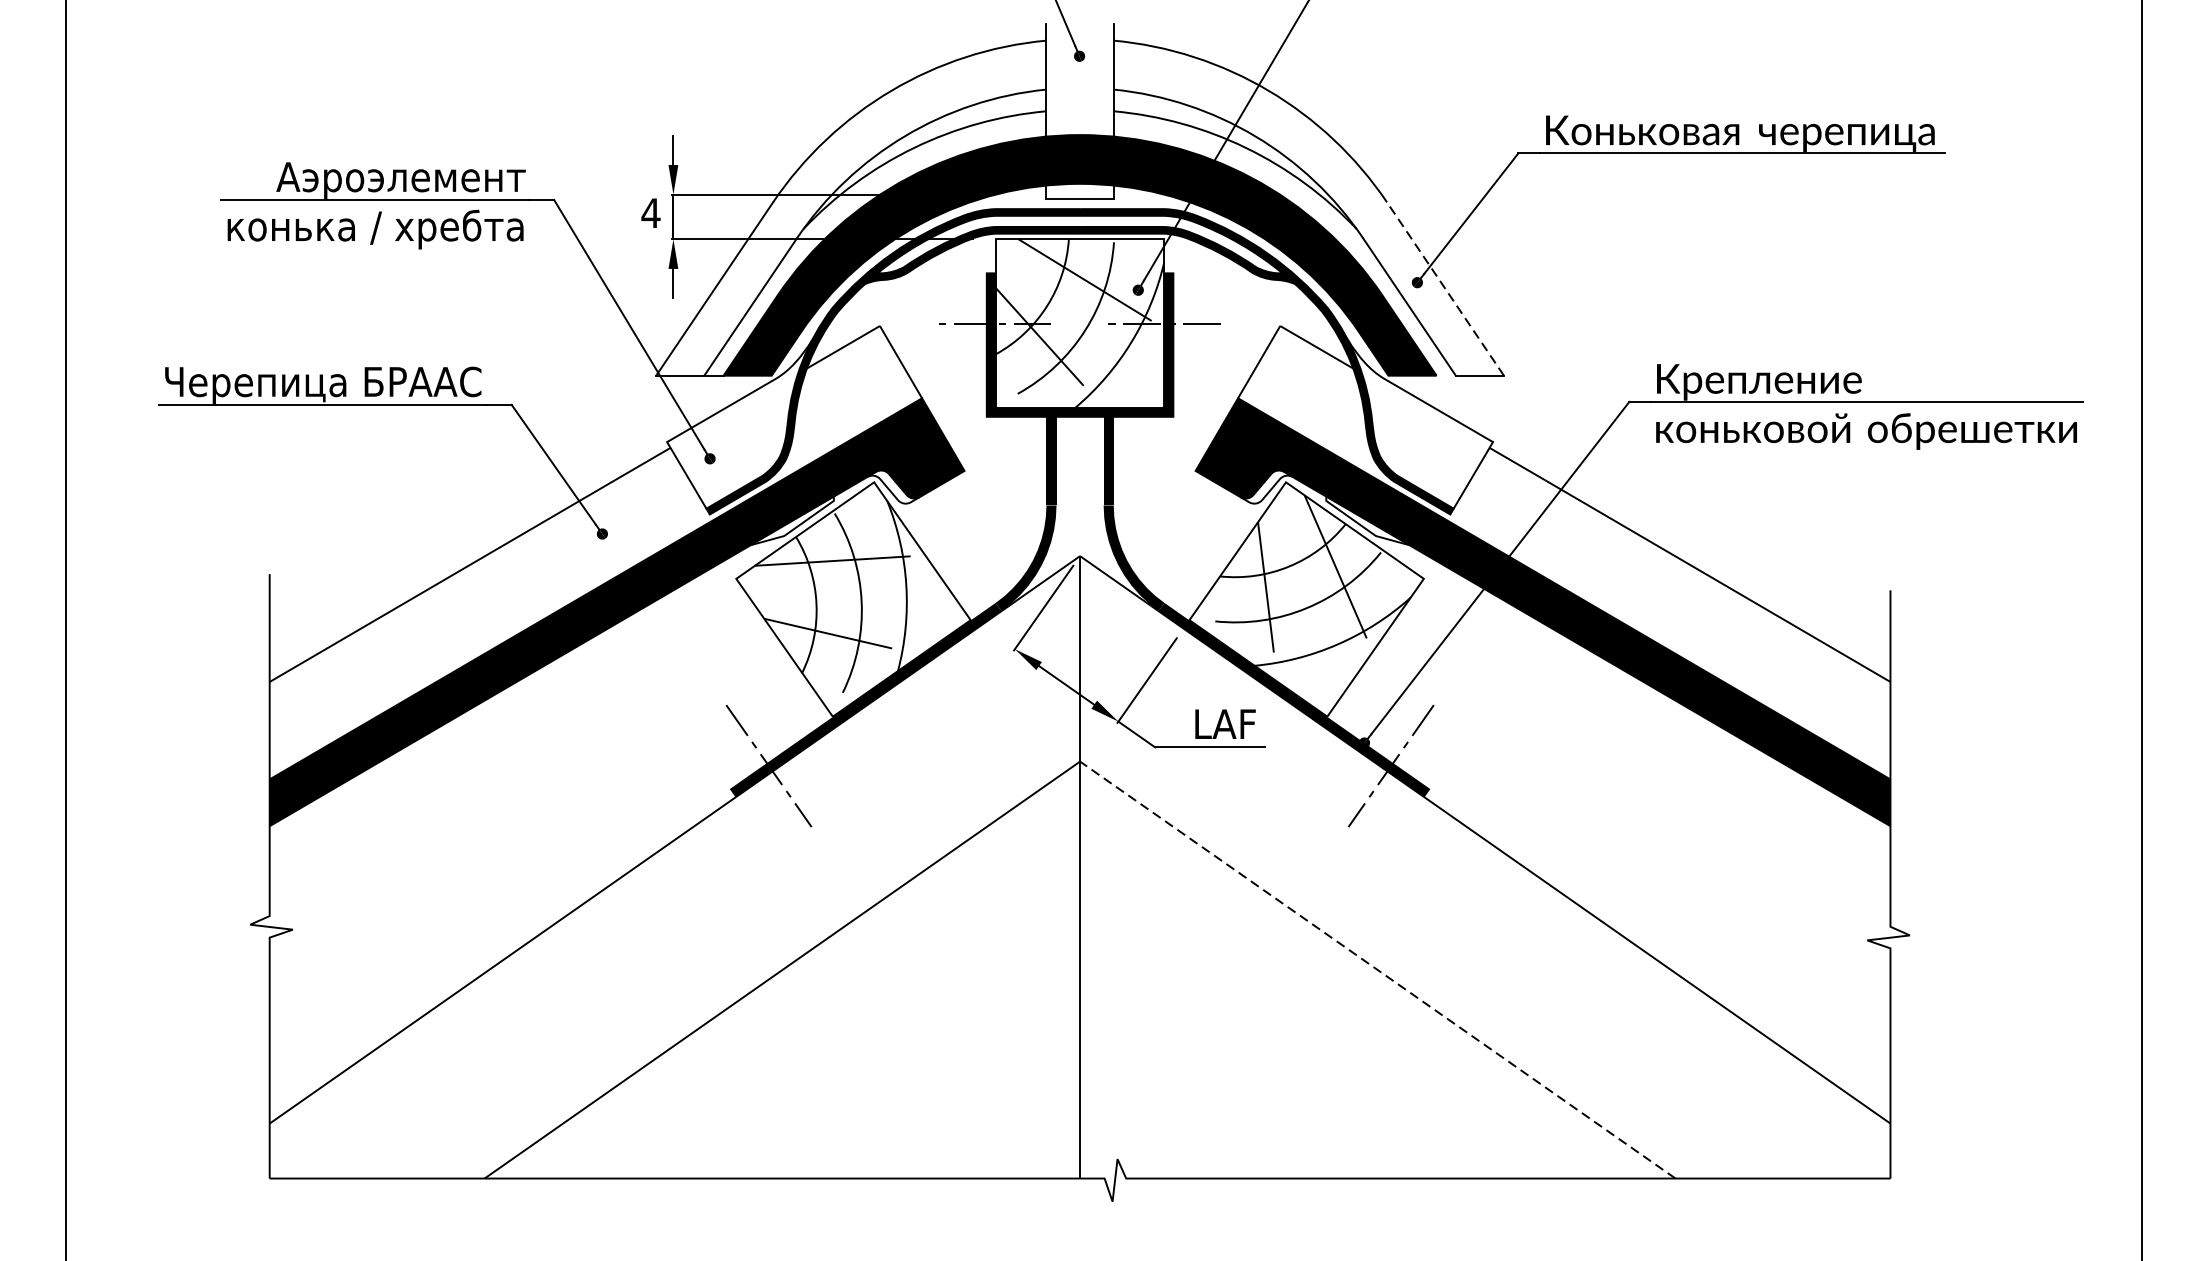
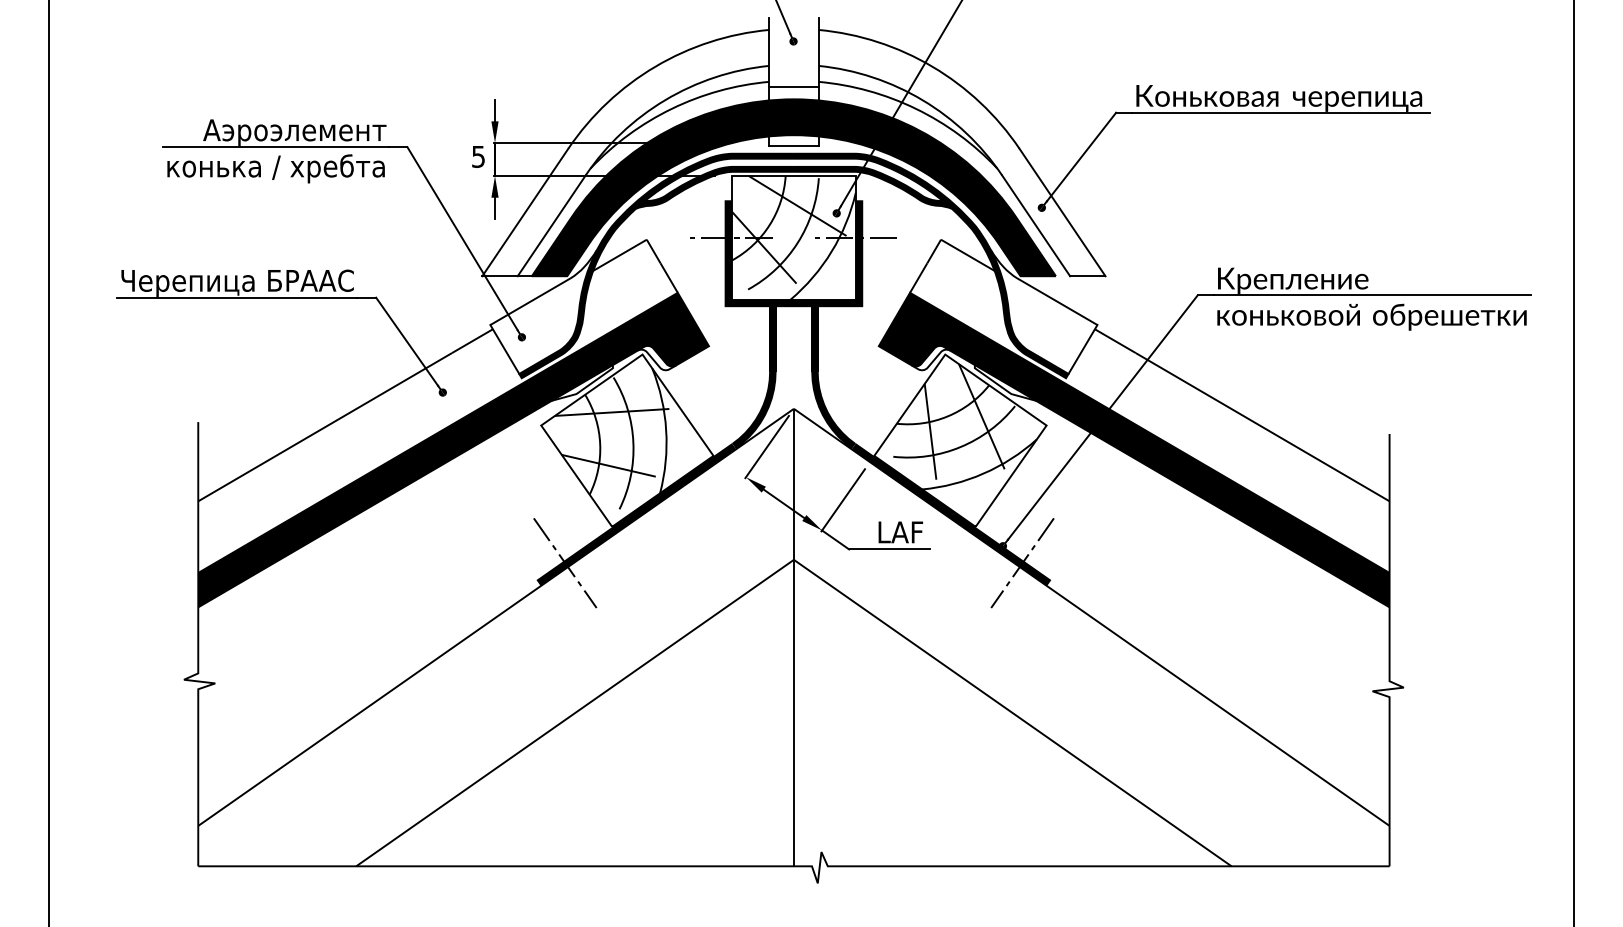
line: (1079, 117) -> (793, 86), added
text: (650, 212) -> (478, 156), 4 -> 5
line: (1445, 289) -> (1062, 212), dashed -> solid
line: (1377, 969) -> (1012, 712), dashed -> solid

